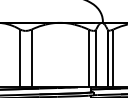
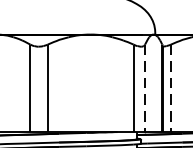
line: (96, 59) -> (145, 89), solid -> dashed
line: (113, 59) -> (171, 89), solid -> dashed

